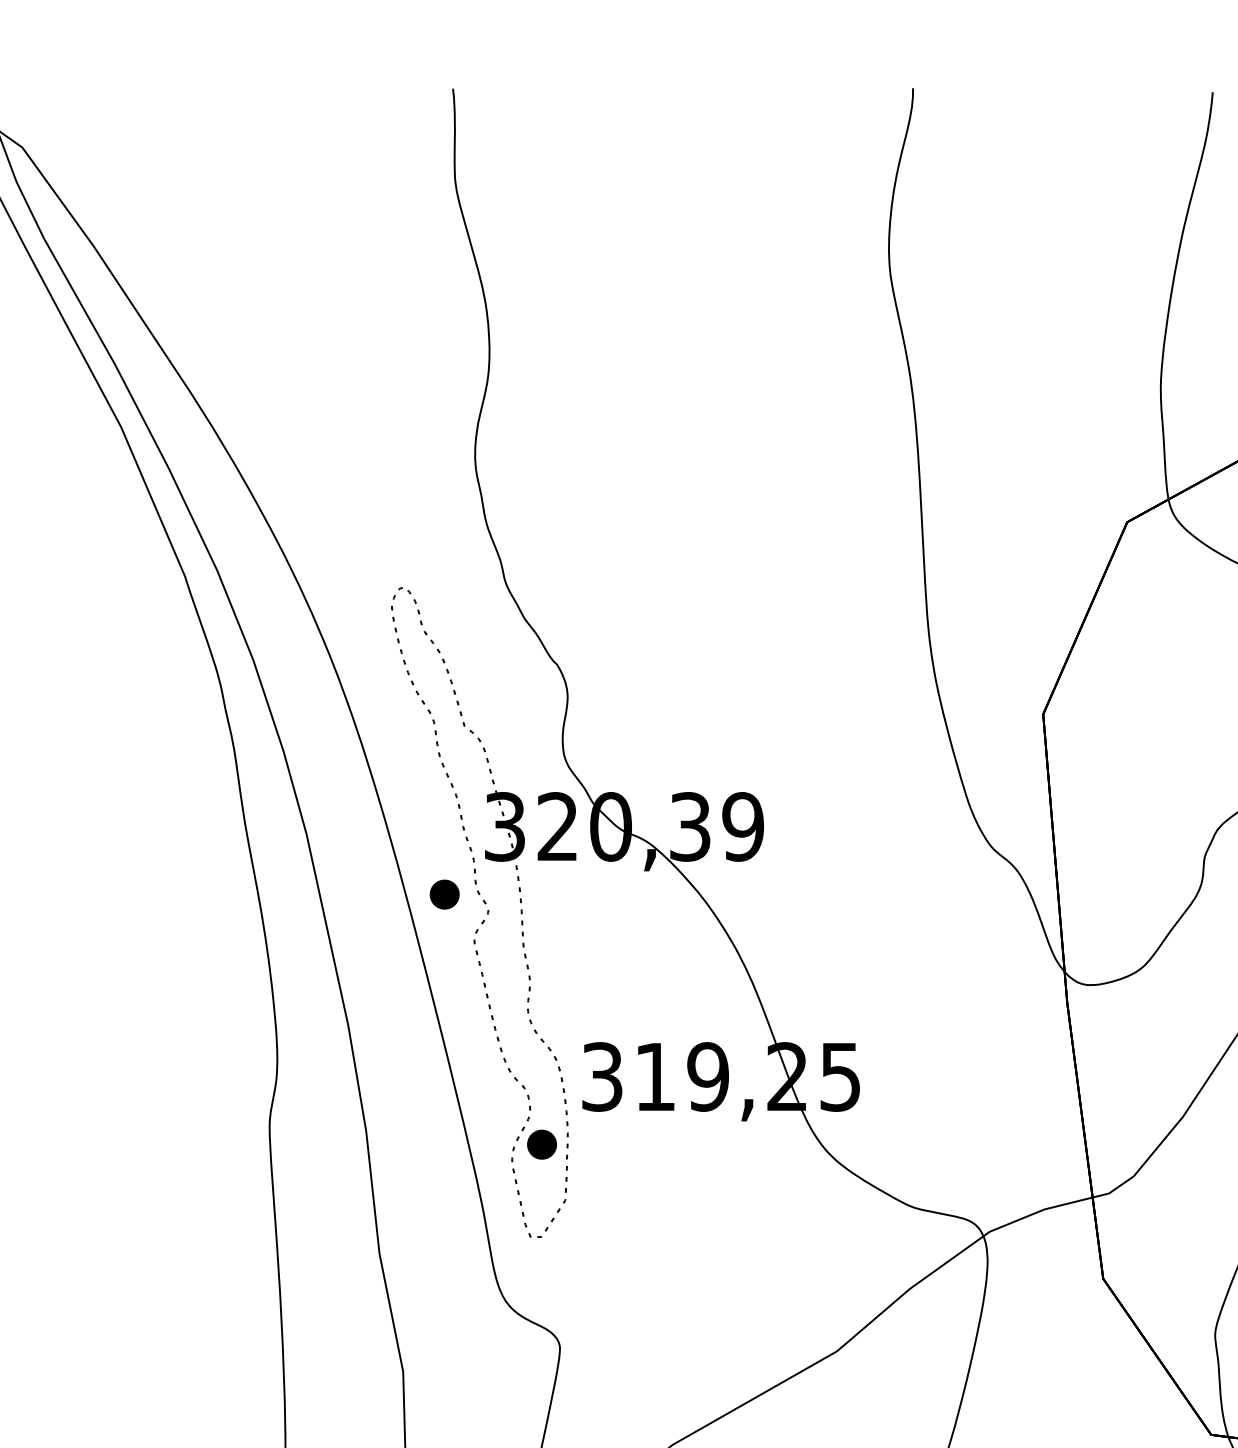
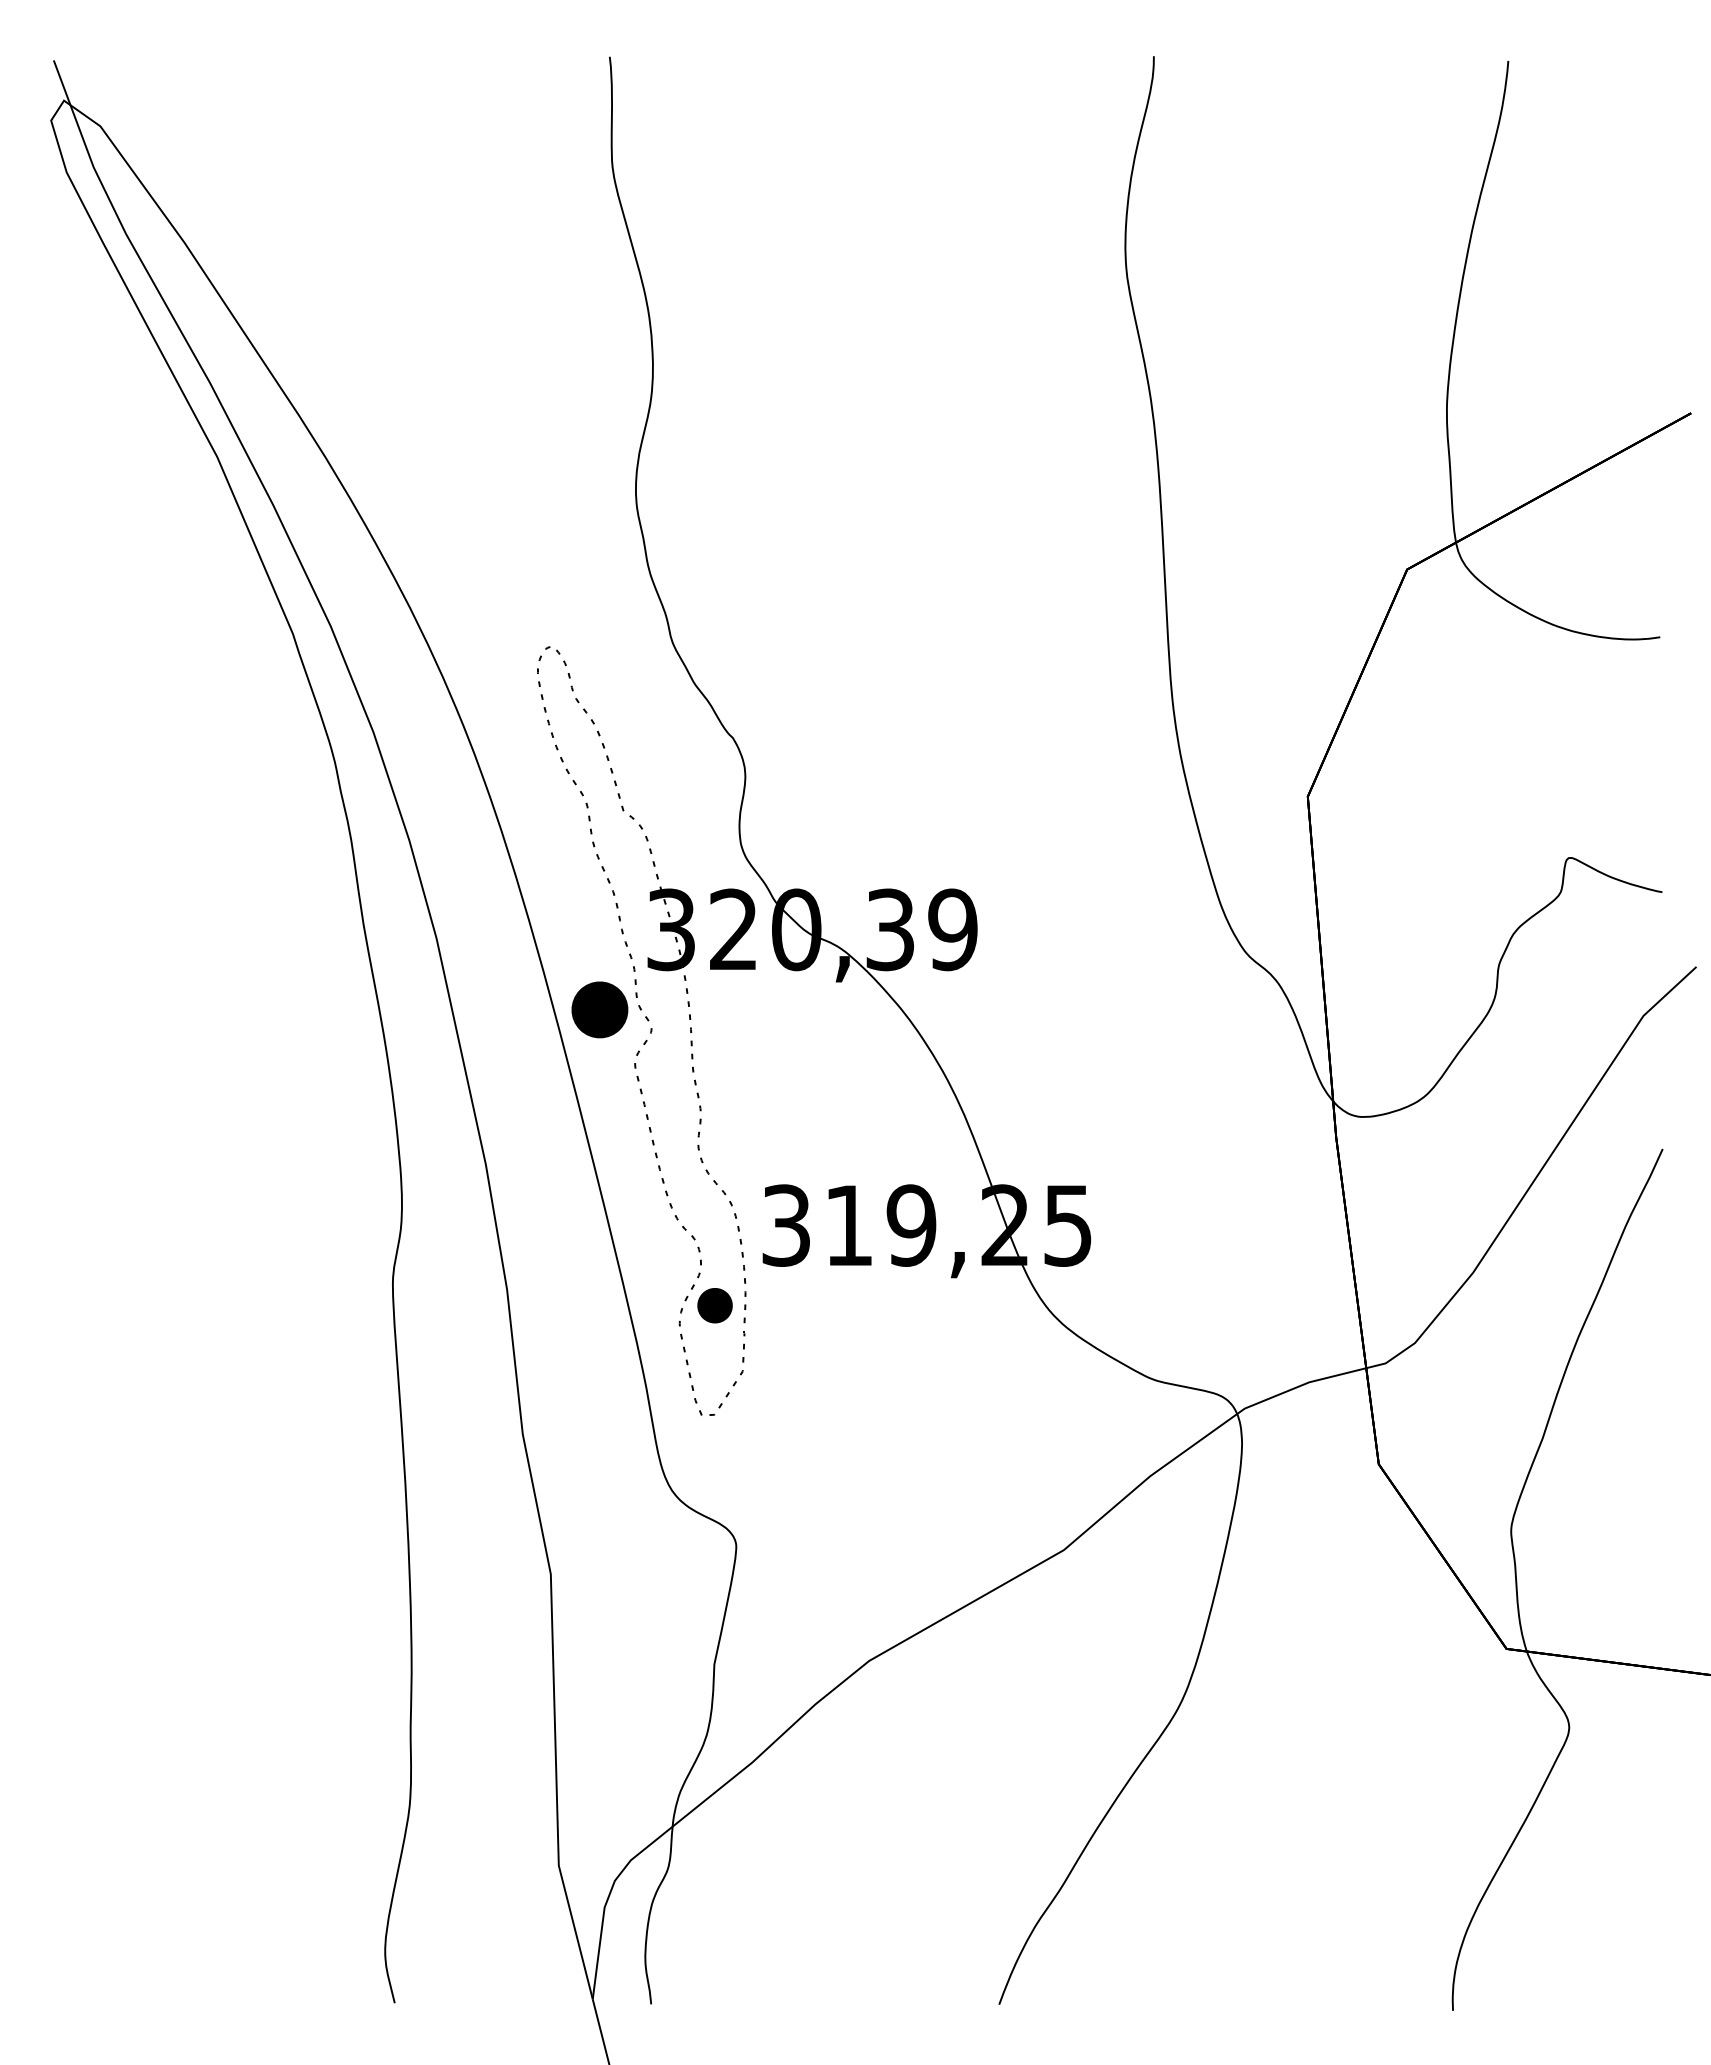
part: (444, 894) -> (599, 1009), size x1.6

